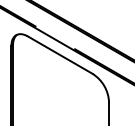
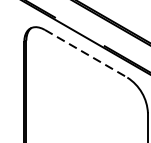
line: (60, 55) -> (86, 54), solid -> dashed

